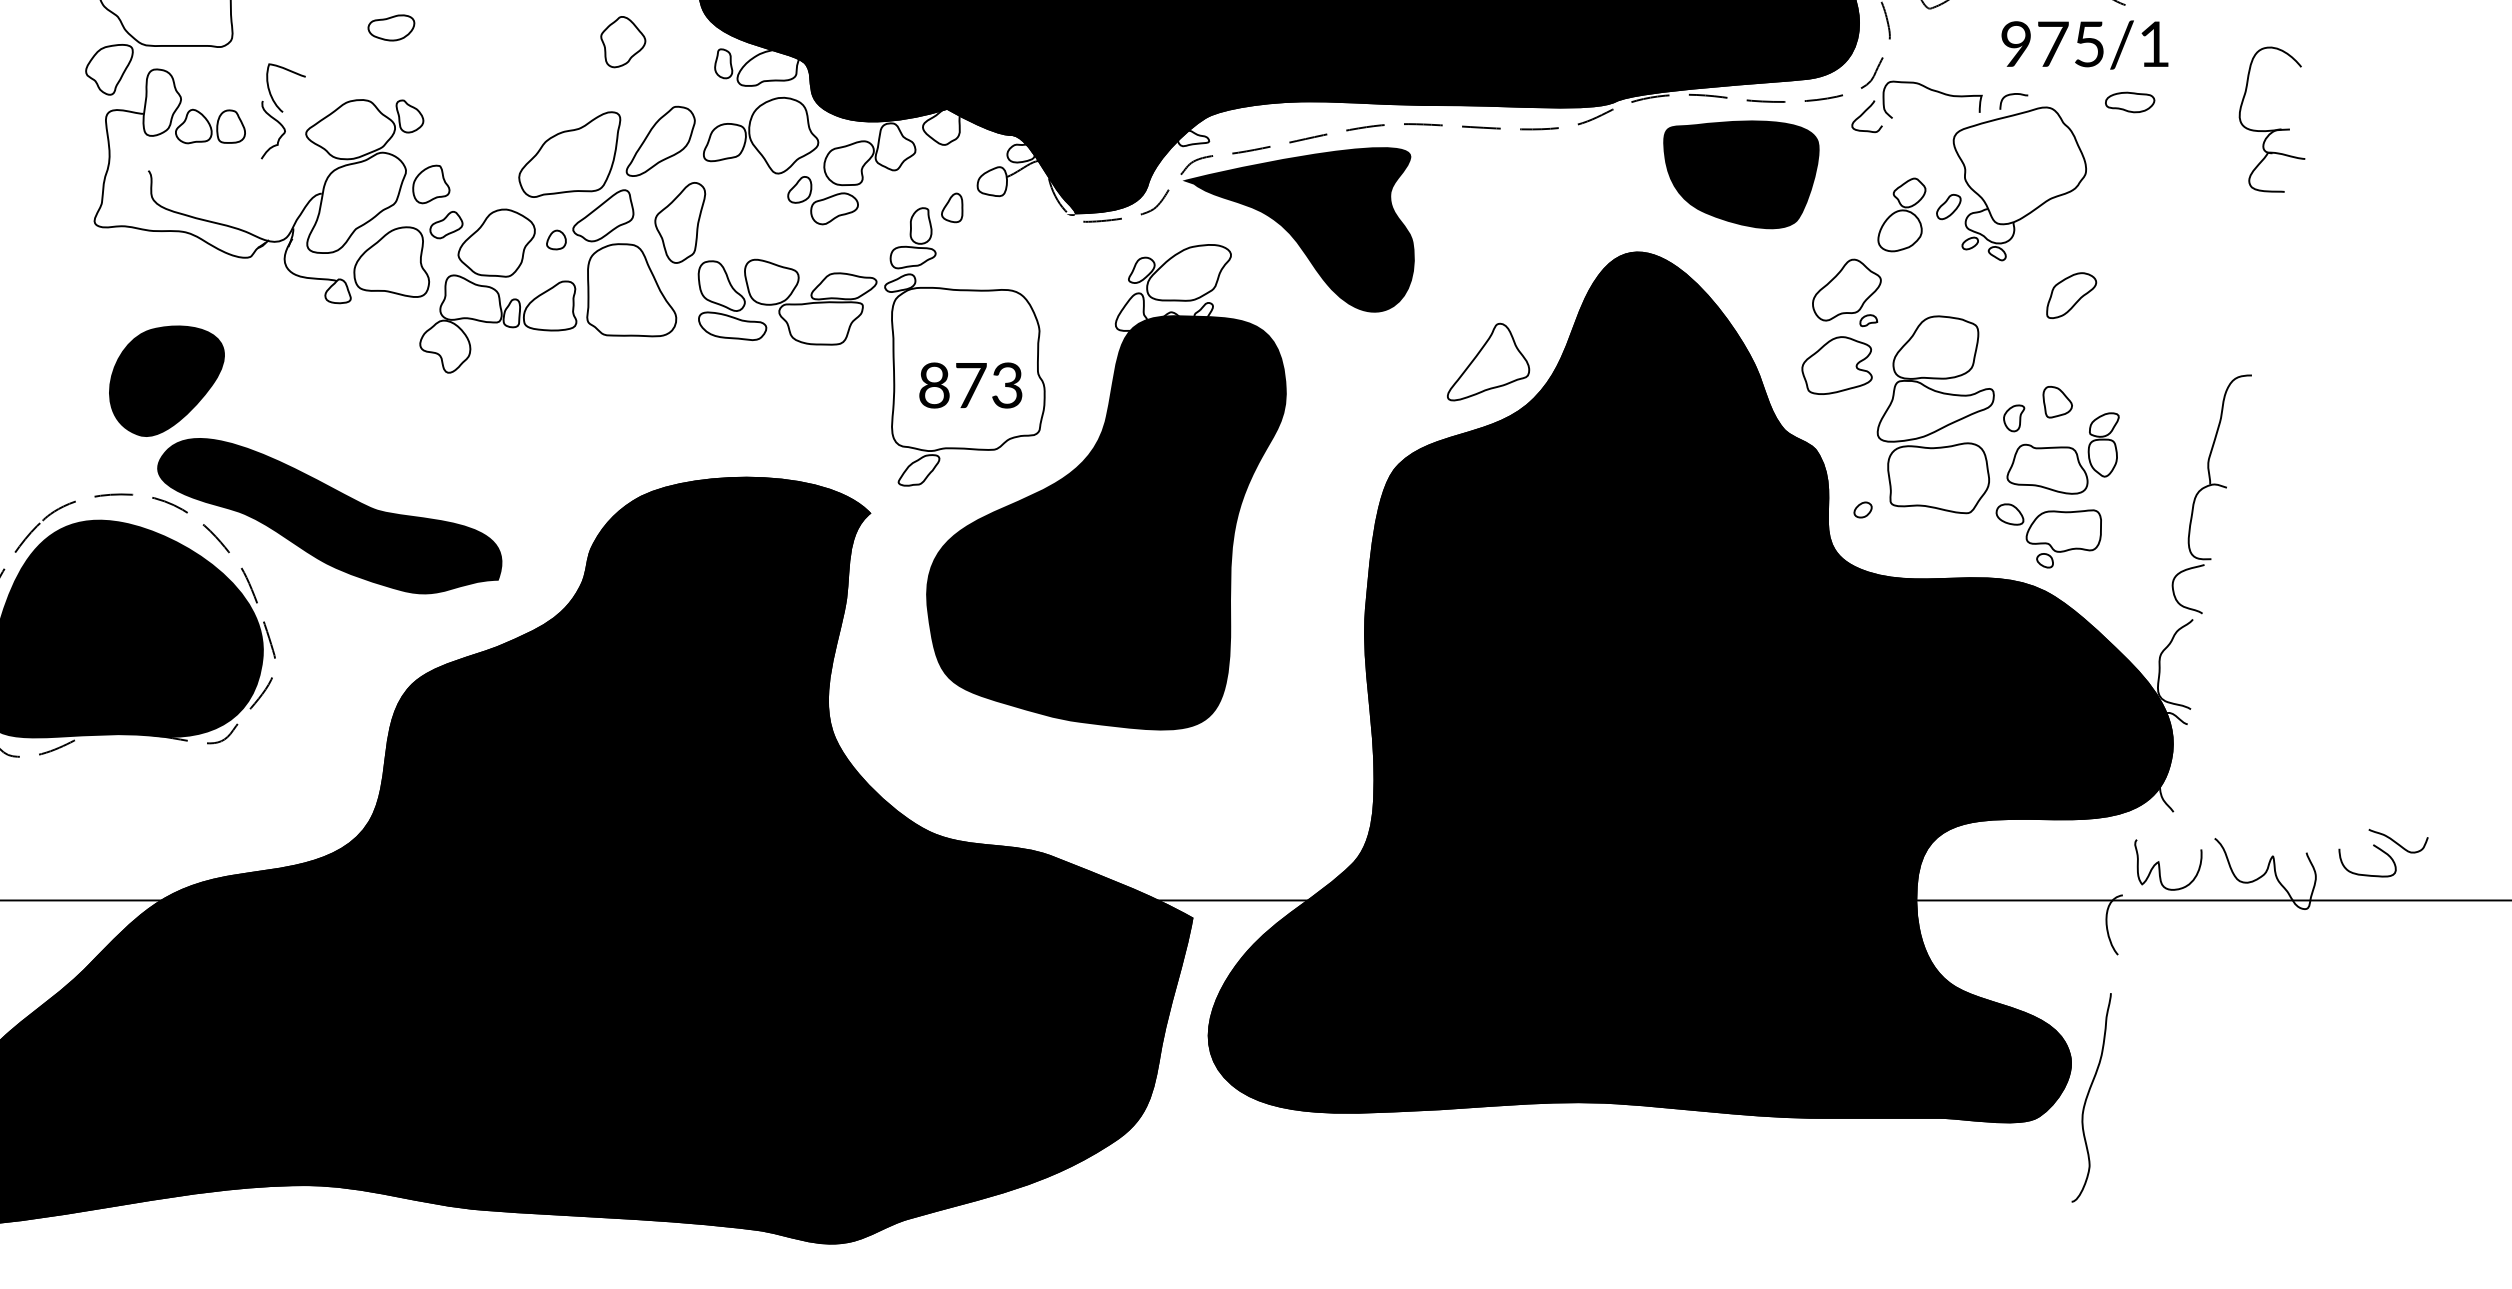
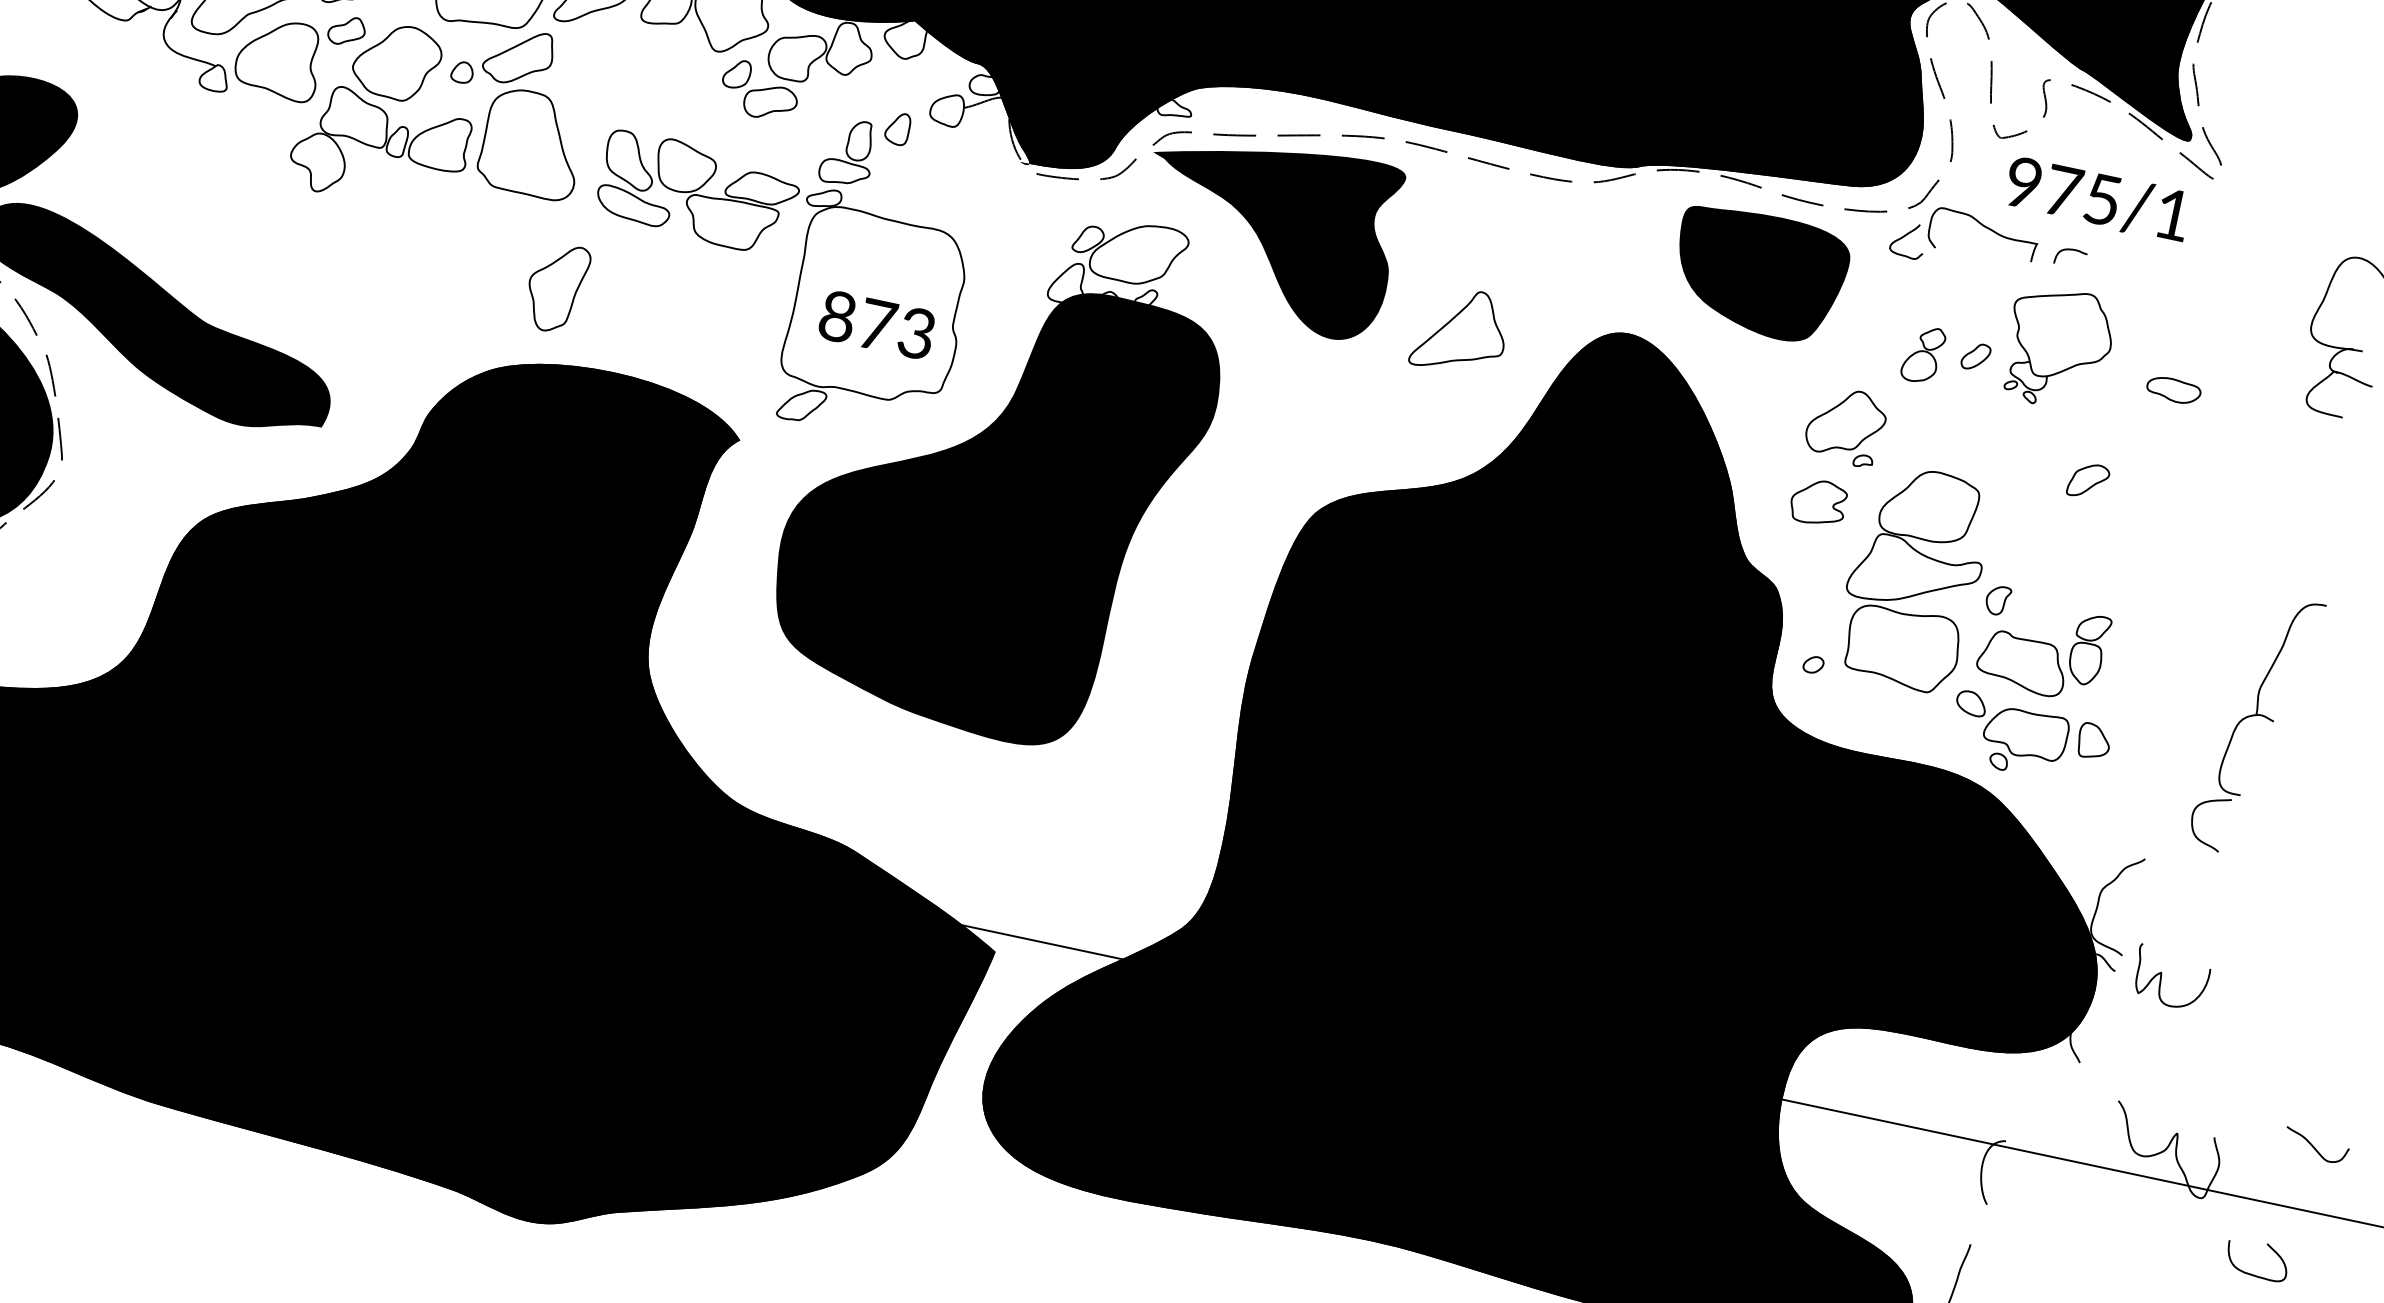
text: (2084, 44) -> (2097, 198), moved
part: (2130, 102) -> (2174, 390), moved
part: (2019, 183) -> (2057, 347), size x0.7
part: (1901, 214) -> (1923, 354), size x0.7
part: (680, 222) -> (556, 287), moved
part: (2071, 295) -> (2088, 480), size x0.7
part: (1488, 361) -> (1461, 330), moved
part: (1836, 365) -> (1818, 502), size x0.7
part: (2057, 402) -> (2093, 741), moved
part: (2210, 486) -> (2256, 716), moved
curve: (2160, 866) -> (2162, 978), moved
curve: (2367, 874) -> (2254, 1274), moved

